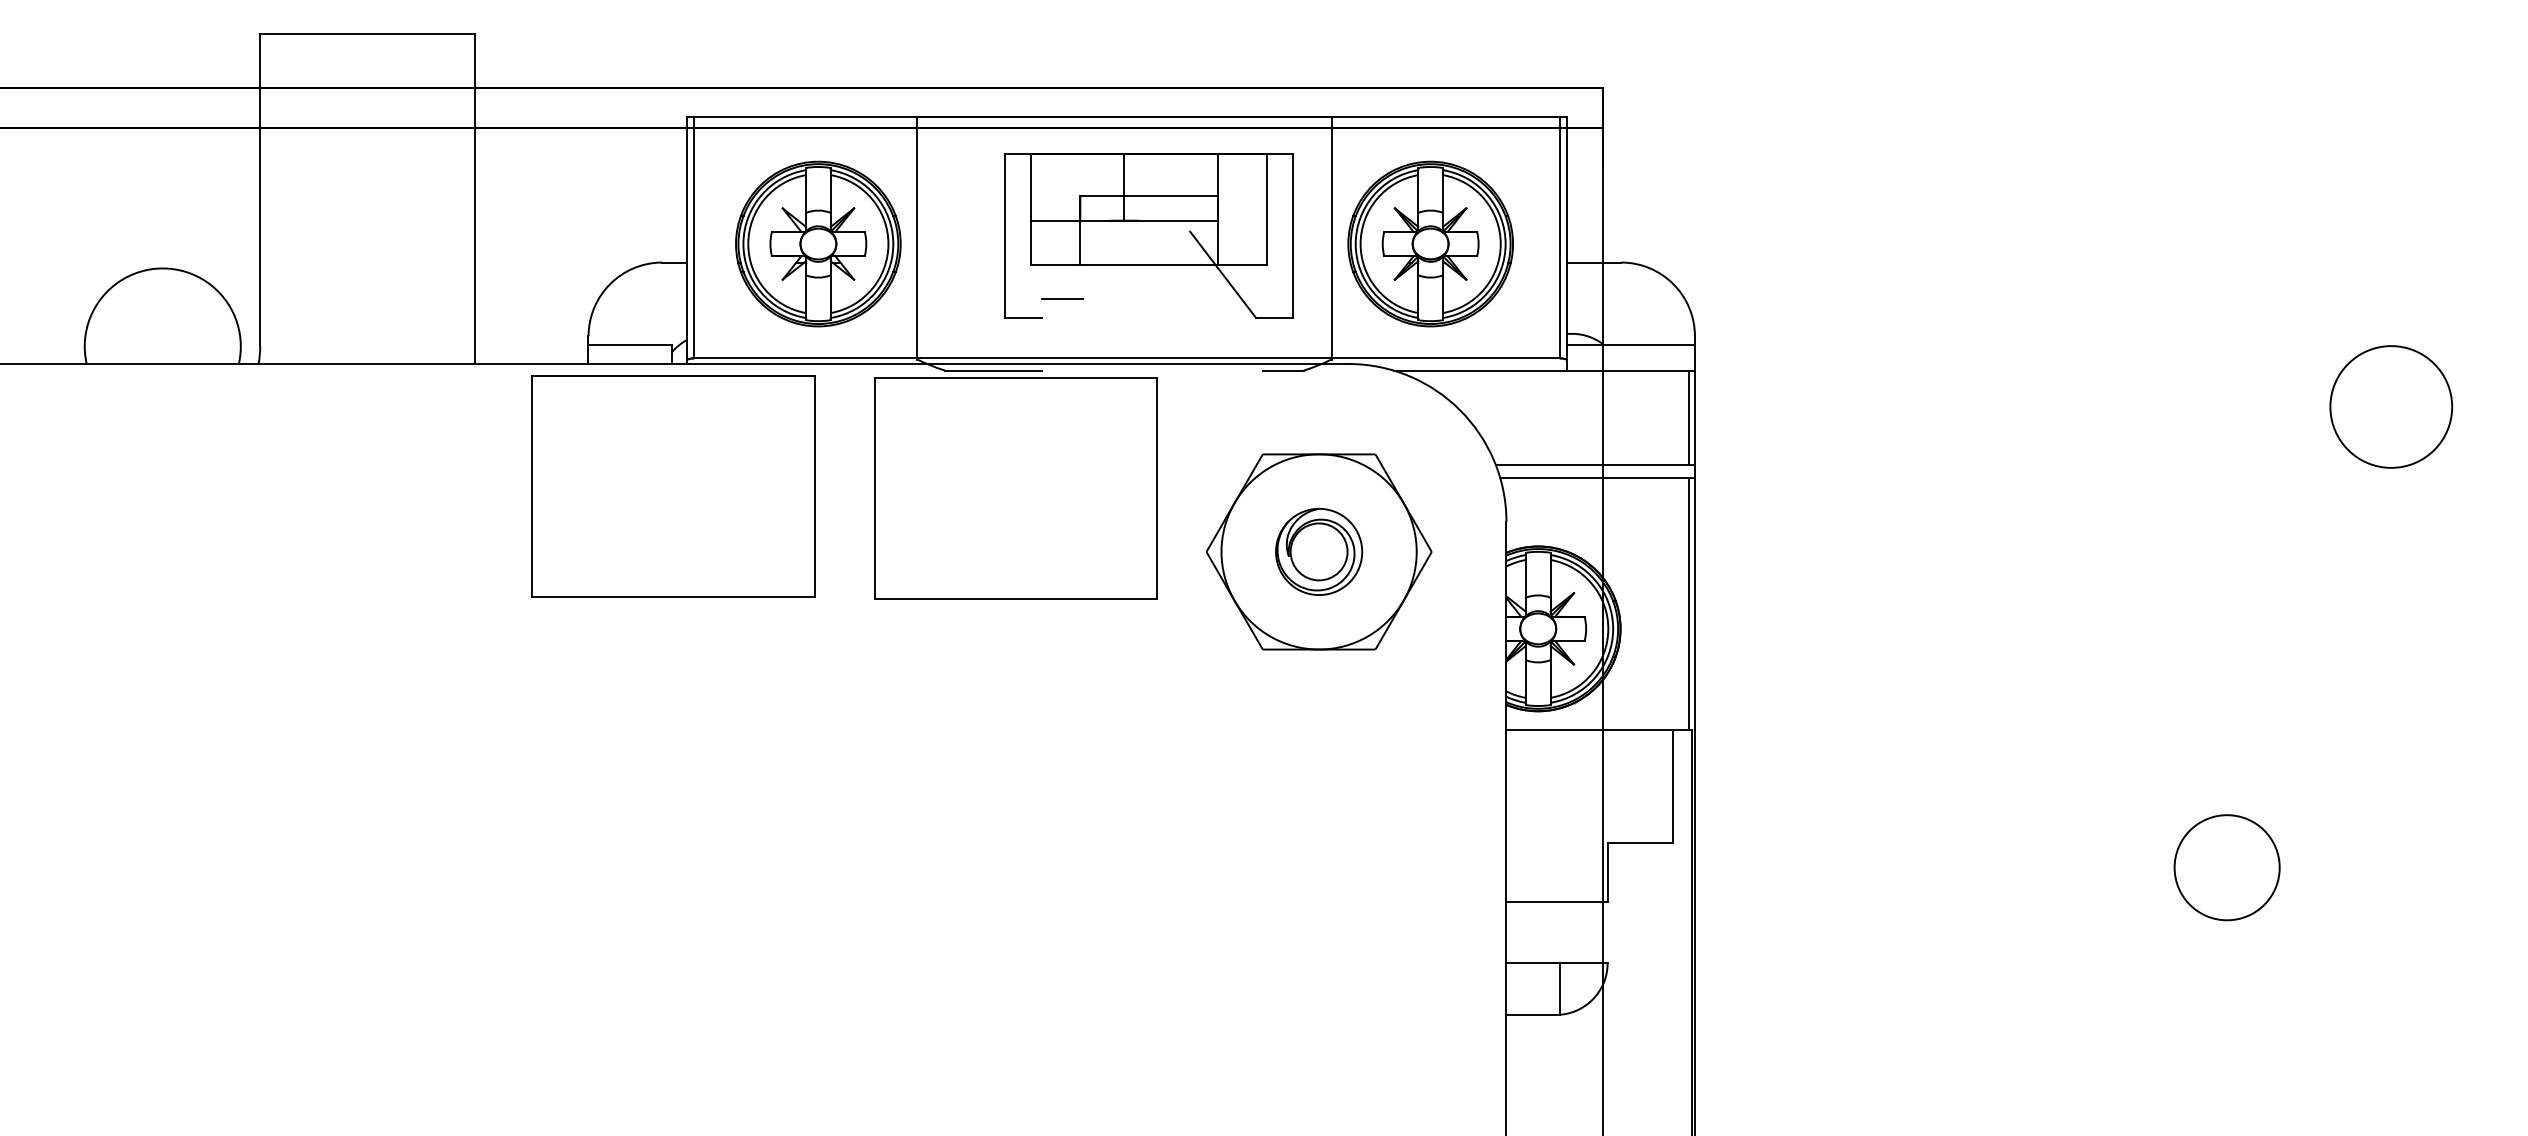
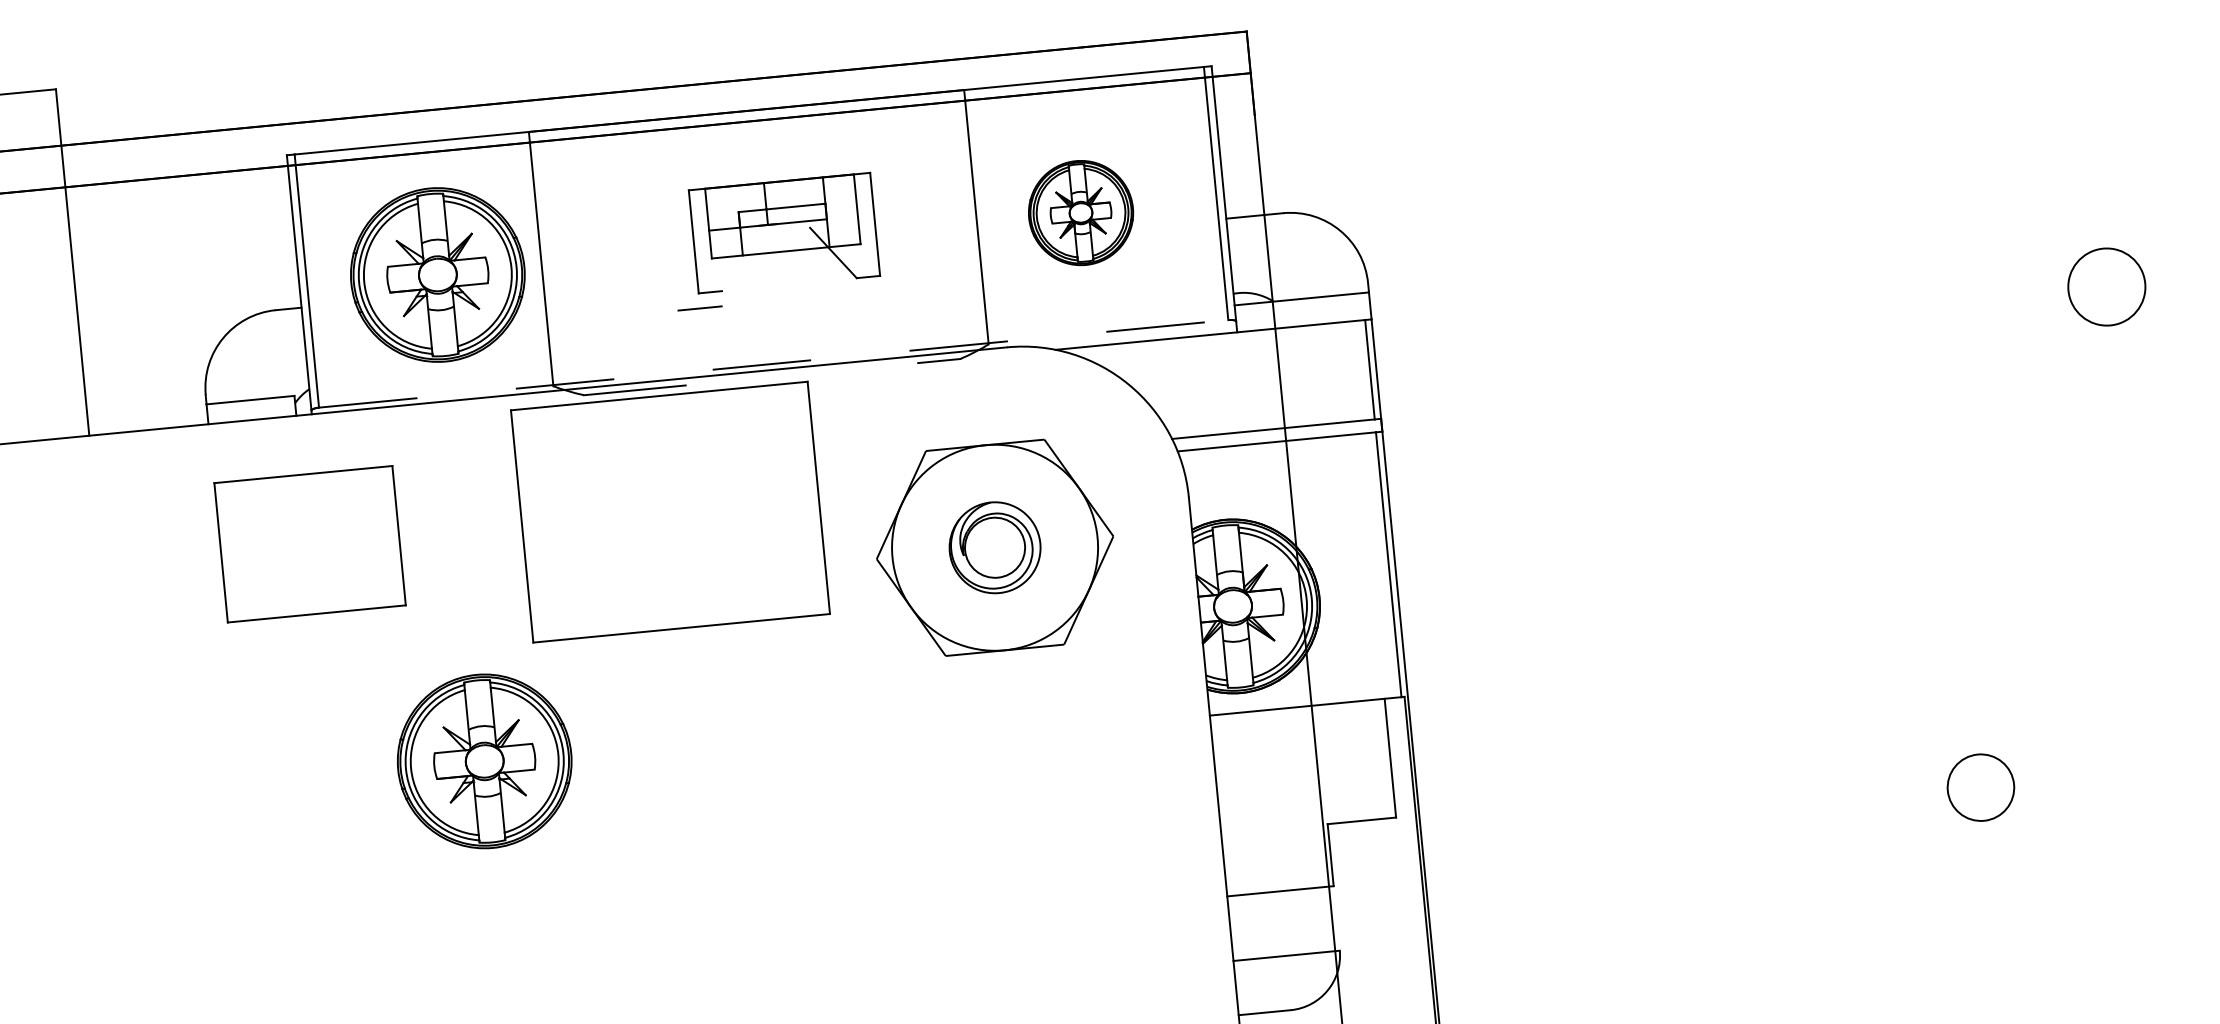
part: (1148, 235) -> (783, 232), size x0.6
part: (1430, 243) -> (1080, 212), size x0.6
line: (1127, 358) -> (774, 363), solid -> dashed
circle: (2391, 406) -> (2106, 286), size x0.6
part: (673, 486) -> (310, 544), size x0.6
part: (818, 706) -> (484, 760), added
circle: (2226, 867) -> (1980, 787), size x0.6
line: (1559, 988) -> (1291, 982), removed

